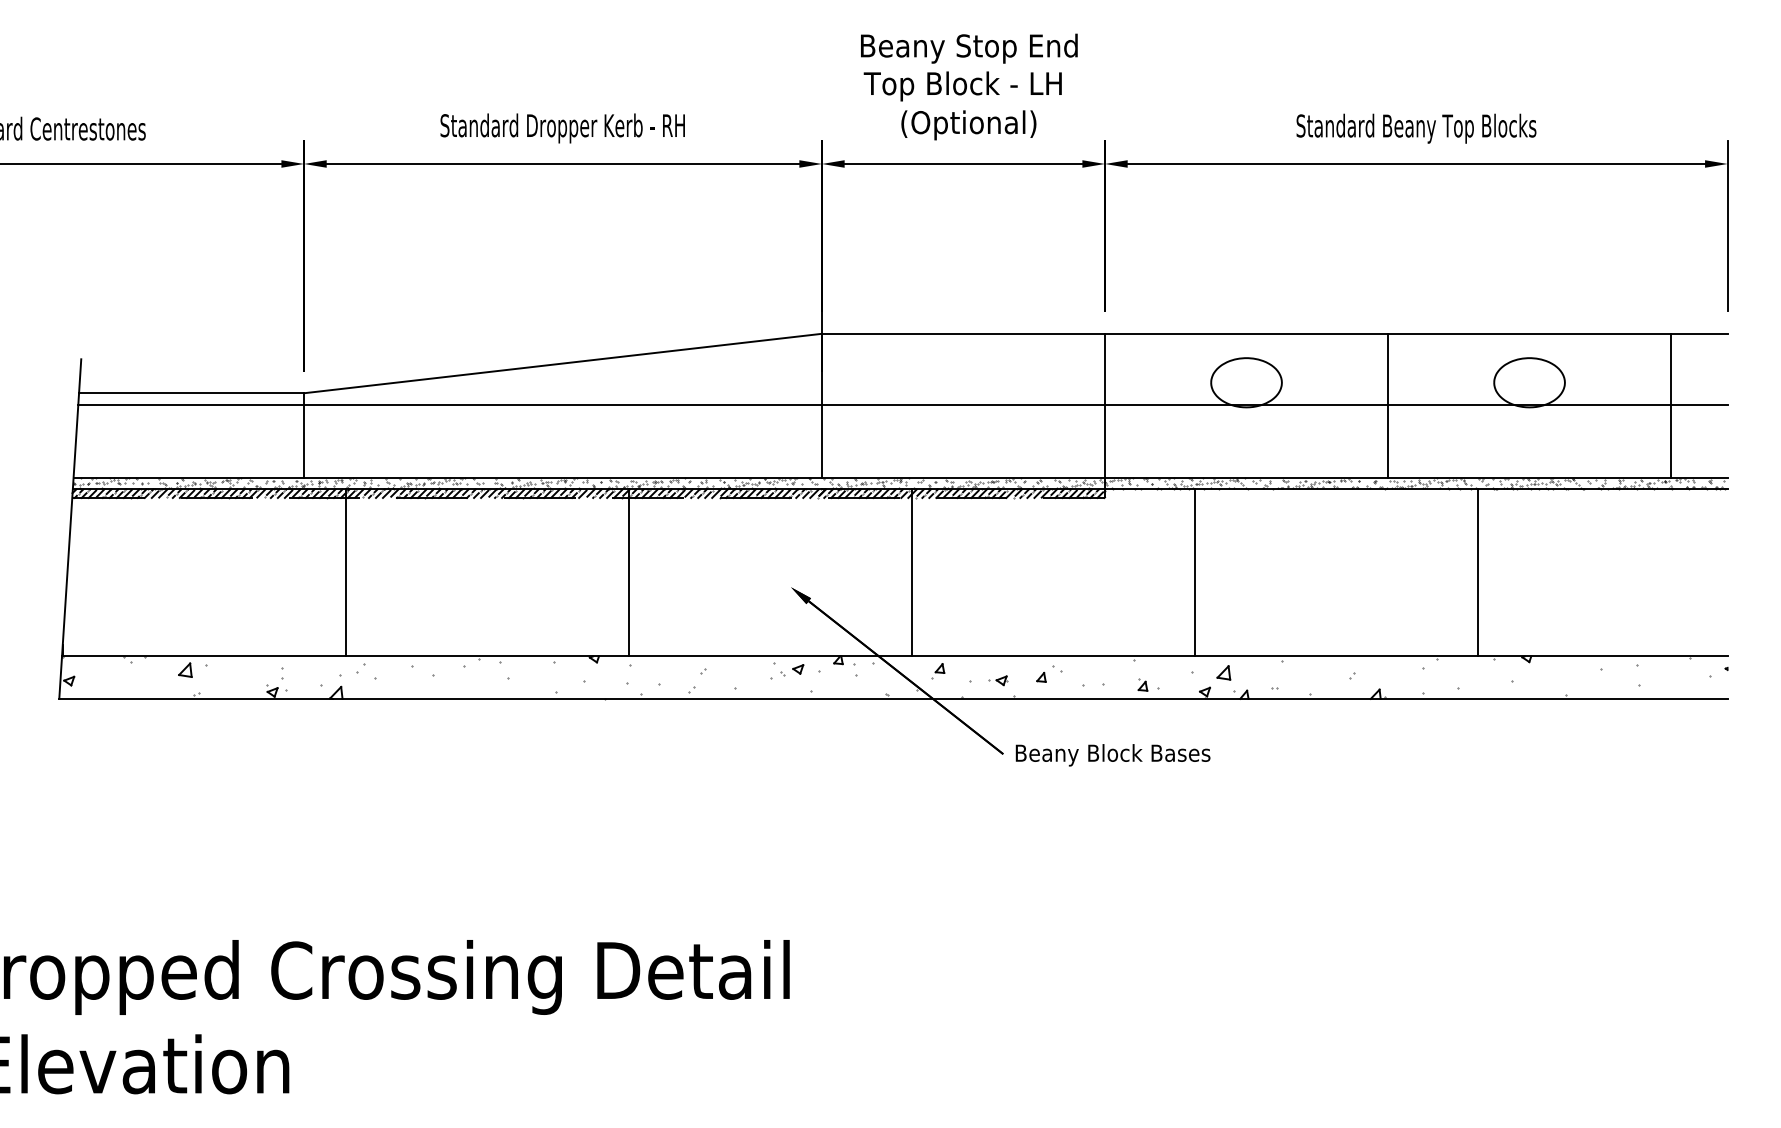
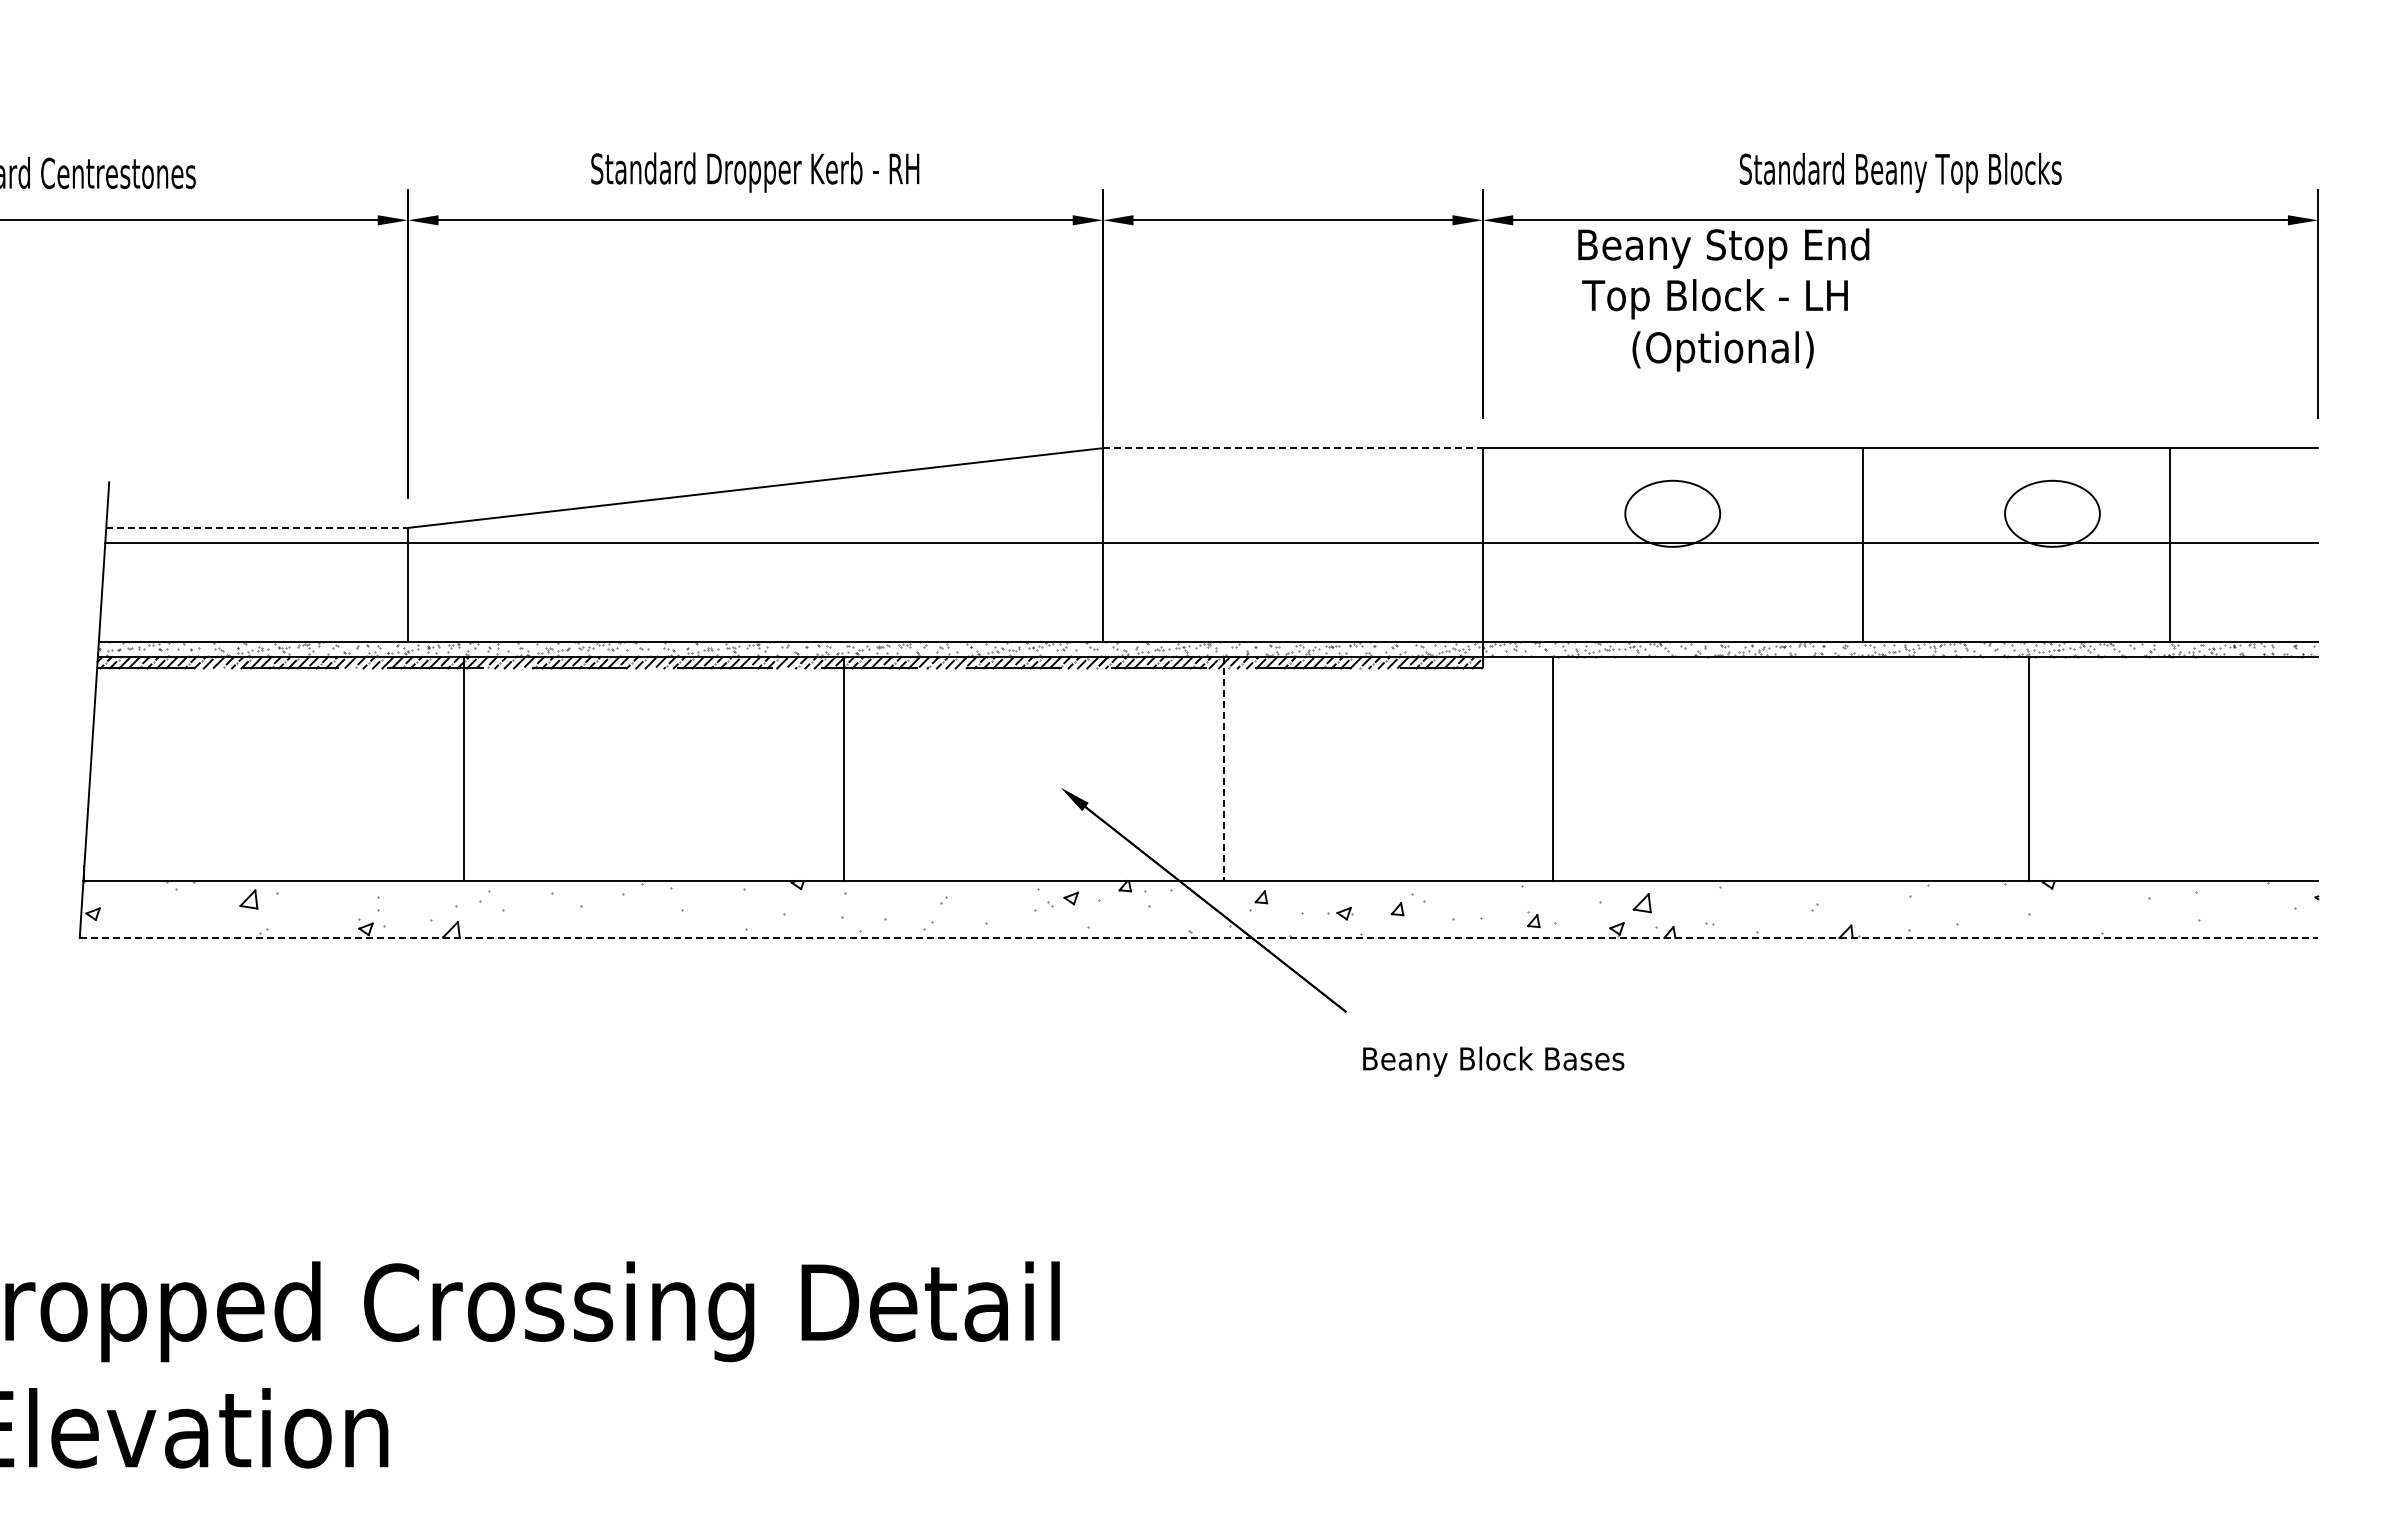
text: (969, 86) -> (1723, 299), moved
line: (963, 334) -> (1292, 448), solid -> dashed
line: (191, 392) -> (257, 527), solid -> dashed
line: (1671, 405) -> (2170, 544), moved
line: (1194, 572) -> (1553, 768), moved
line: (1478, 572) -> (2029, 768), moved
line: (911, 573) -> (1223, 769), solid -> dashed
line: (893, 699) -> (1199, 938), solid -> dashed
text: (1112, 755) -> (1493, 1061), moved

